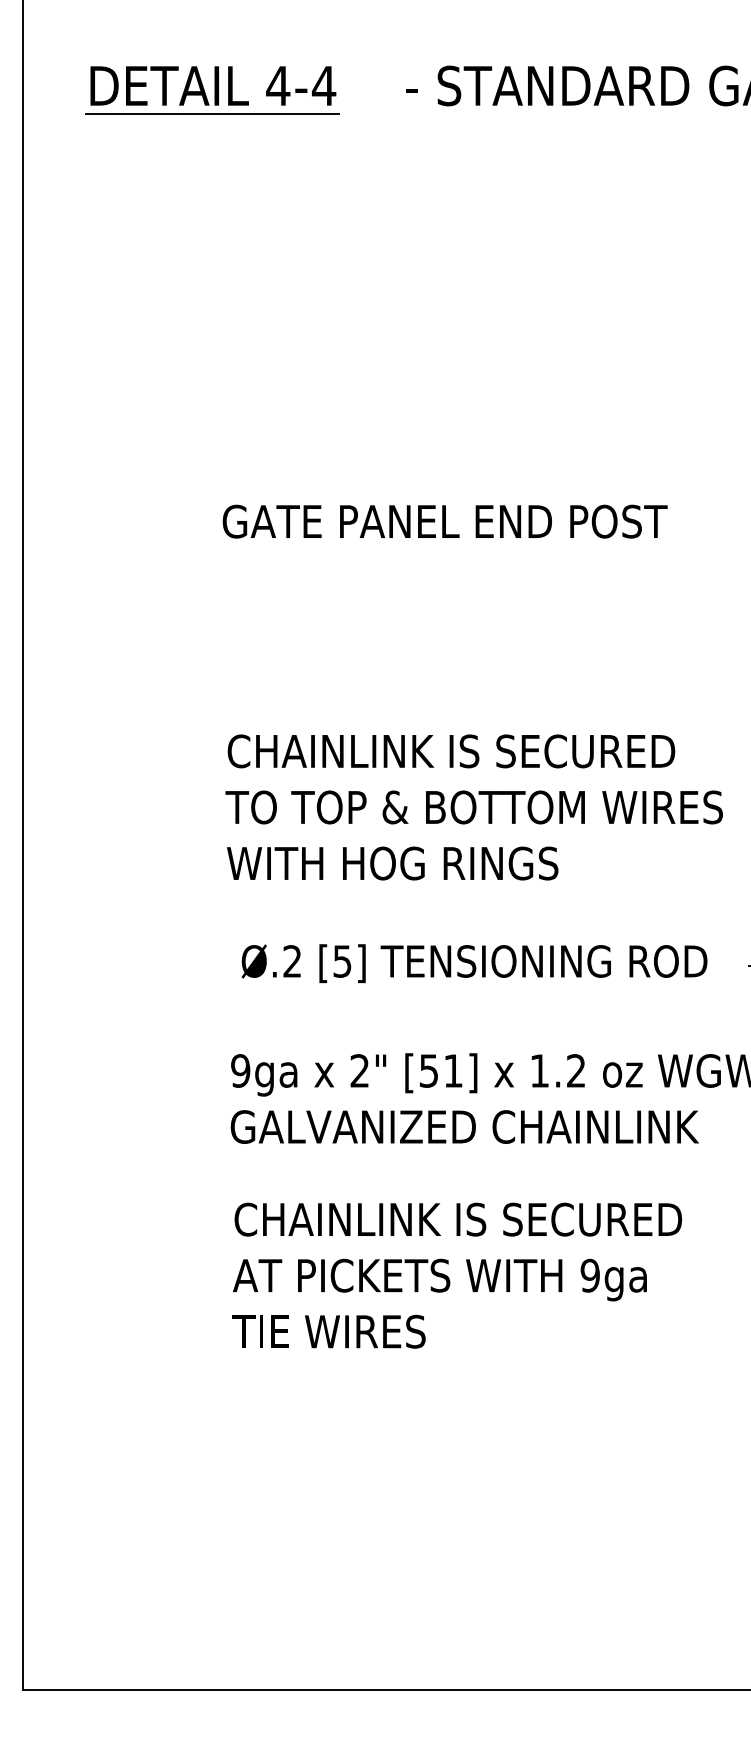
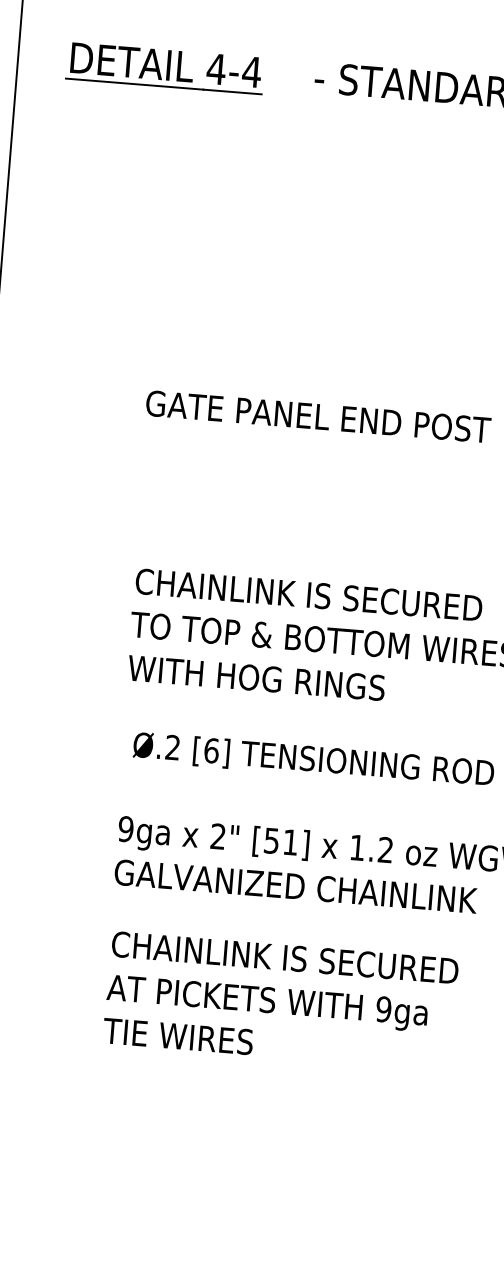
text: (342, 961) -> (211, 750), [5] -> [6]

